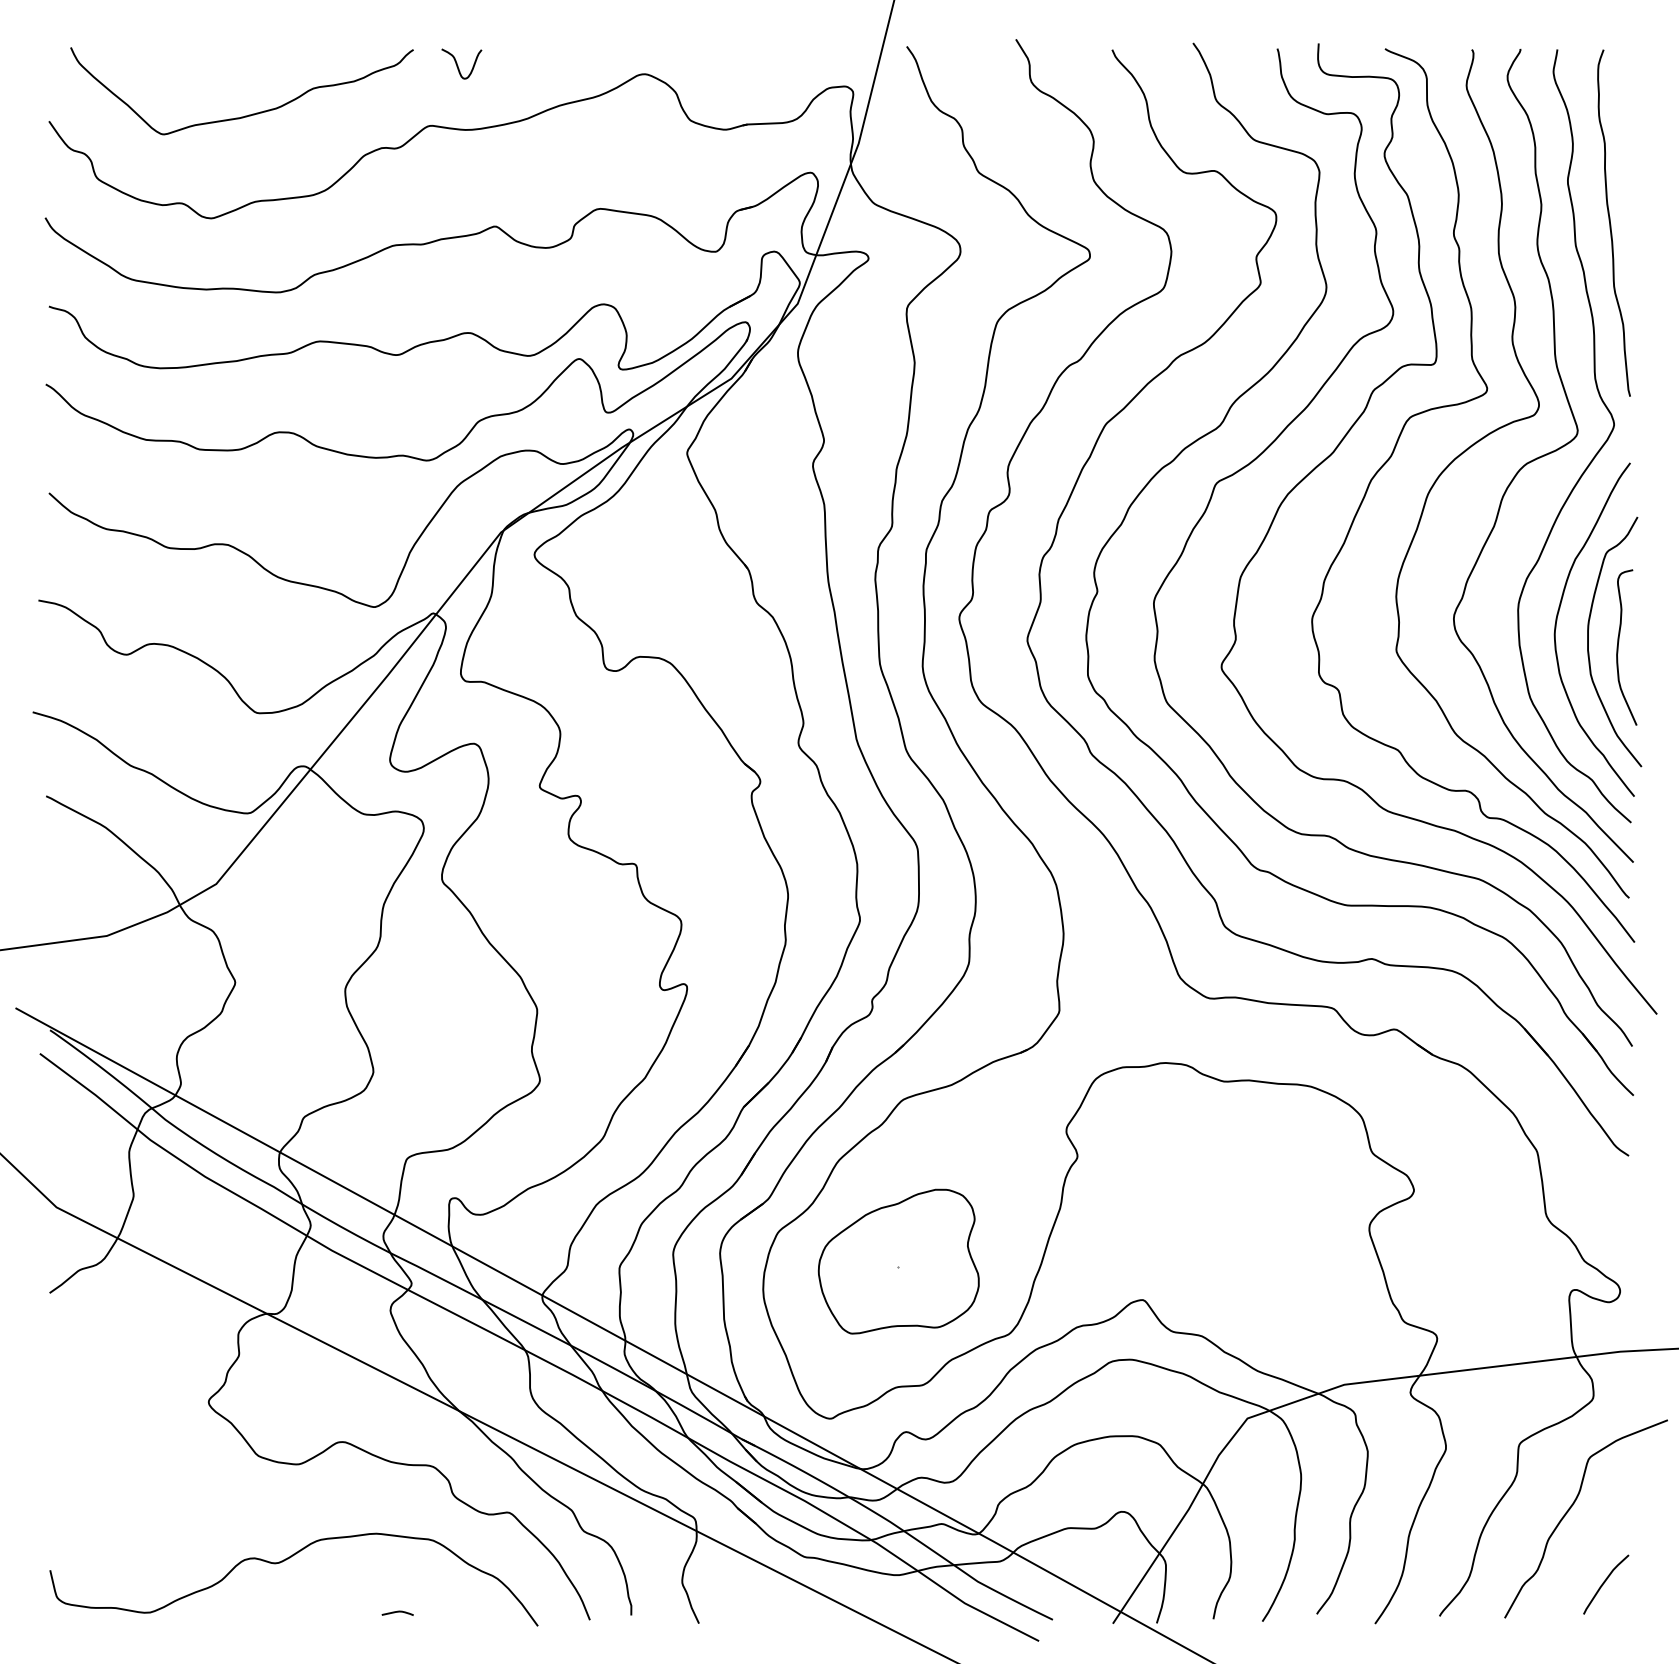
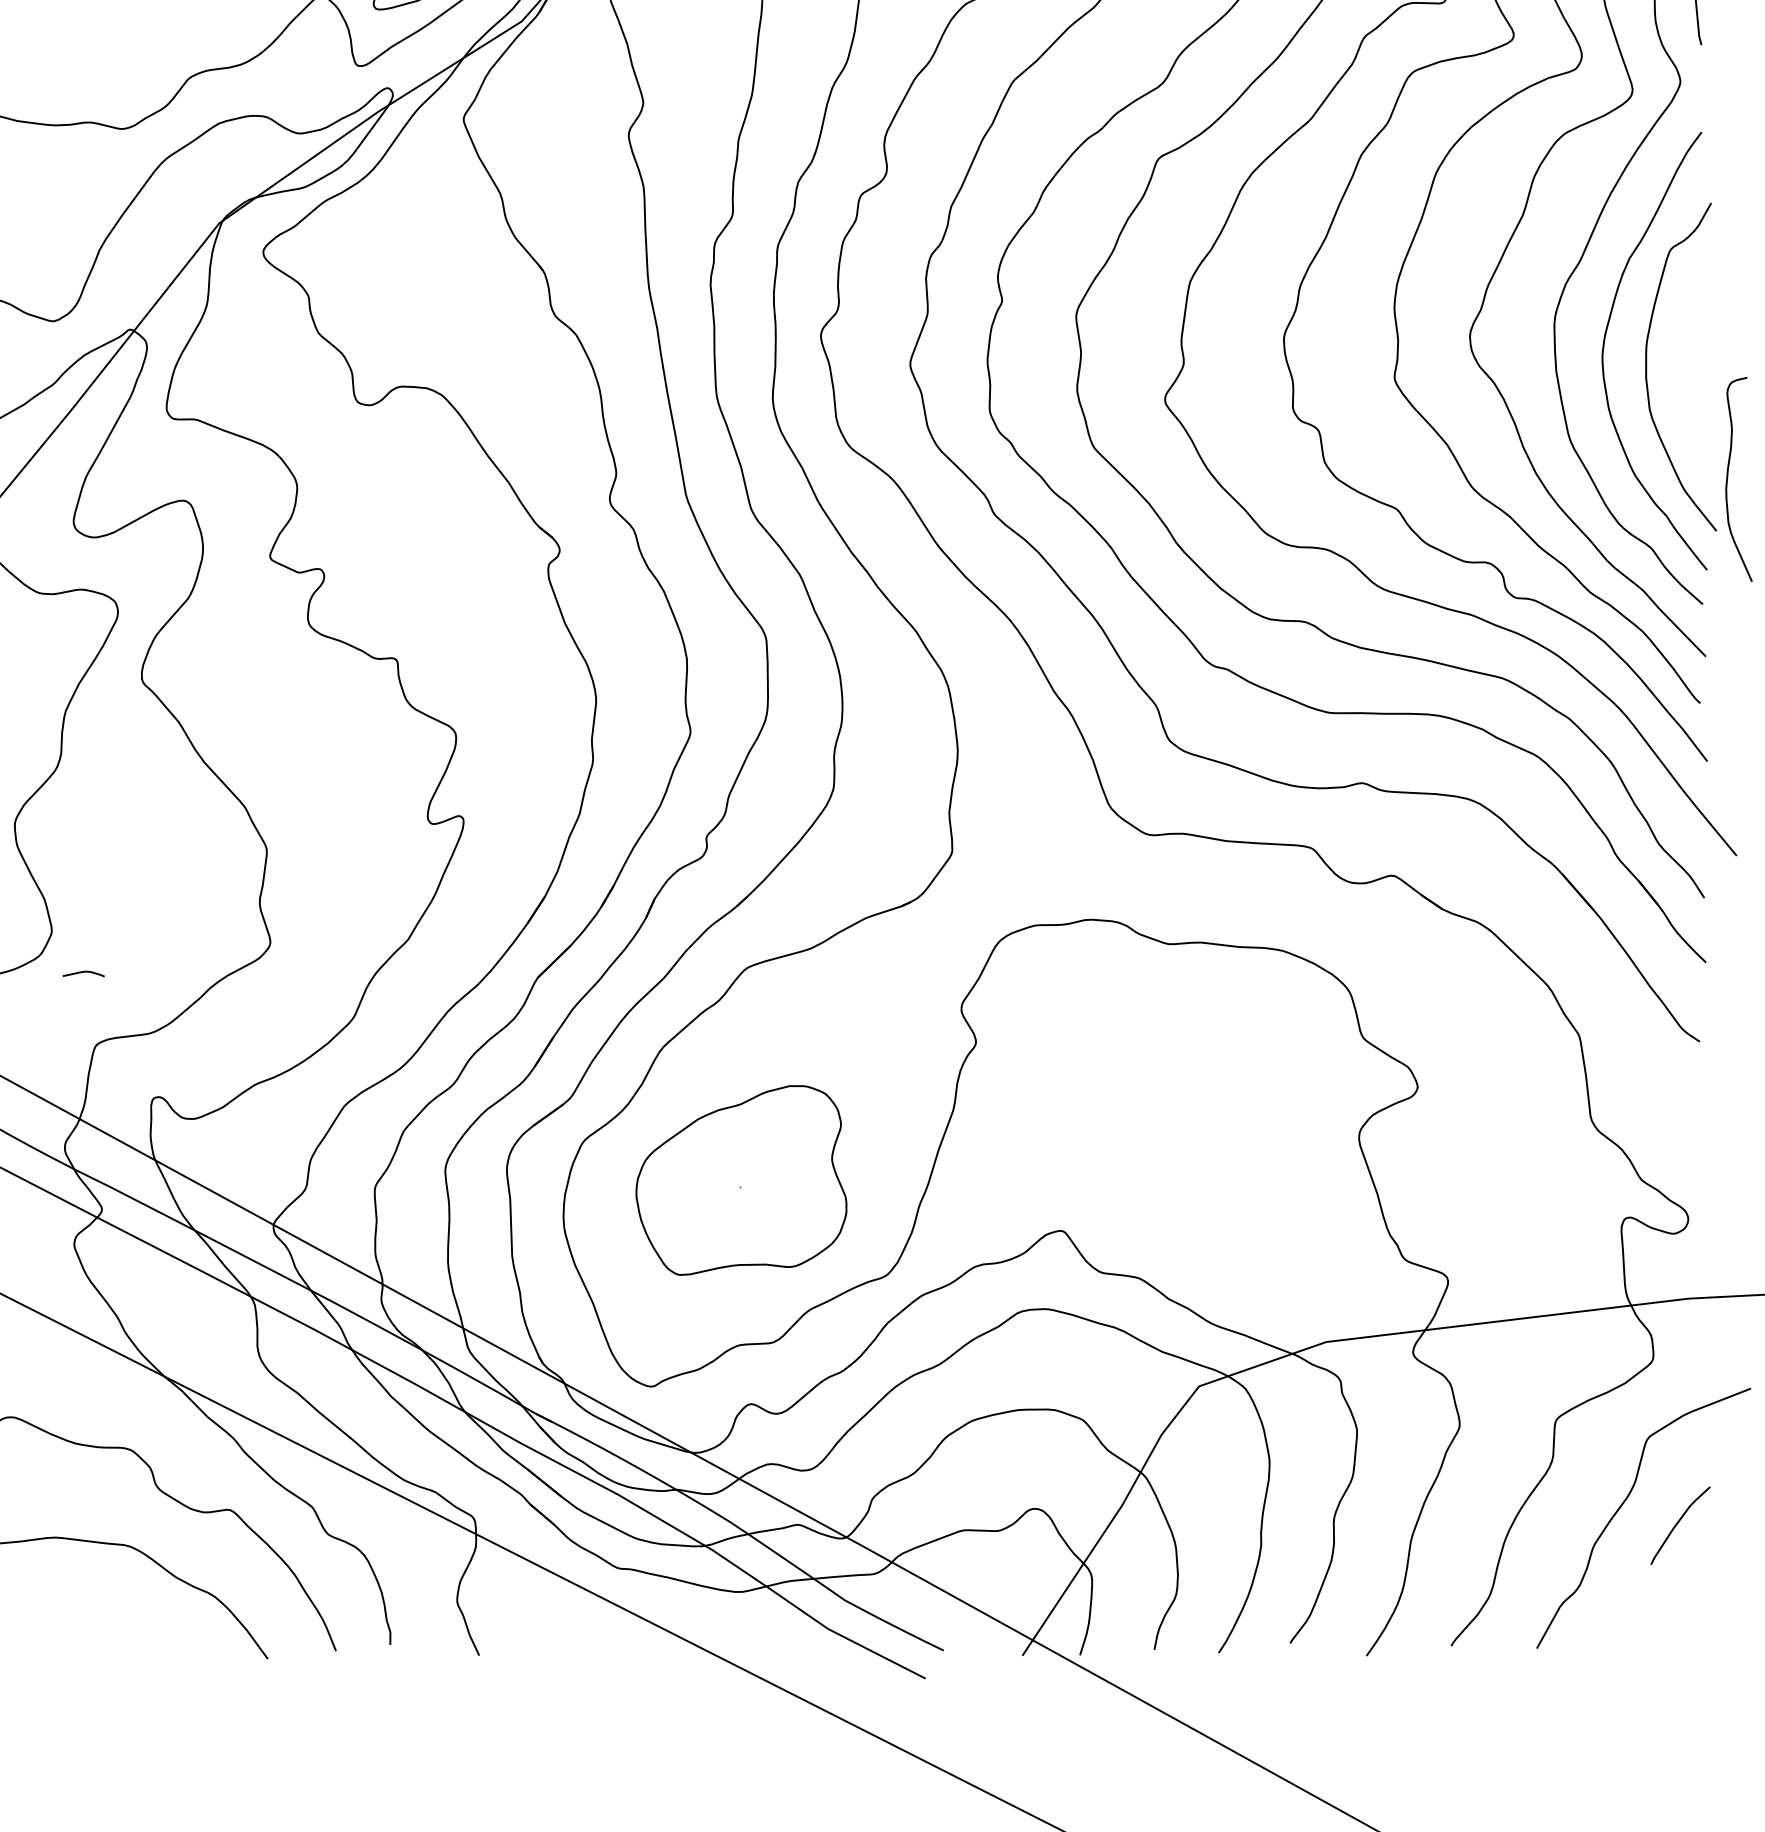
curve: (1618, 647) -> (1728, 479), moved
curve: (1605, 1582) -> (1679, 1522), moved
curve: (397, 1612) -> (83, 972), moved

